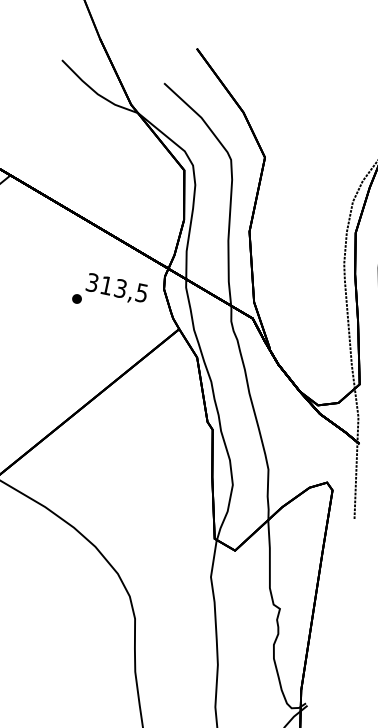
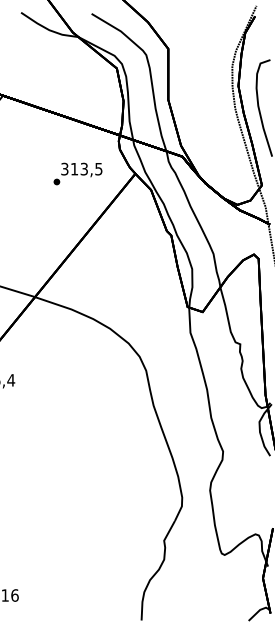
text: (109, 292) -> (77, 173), moved

